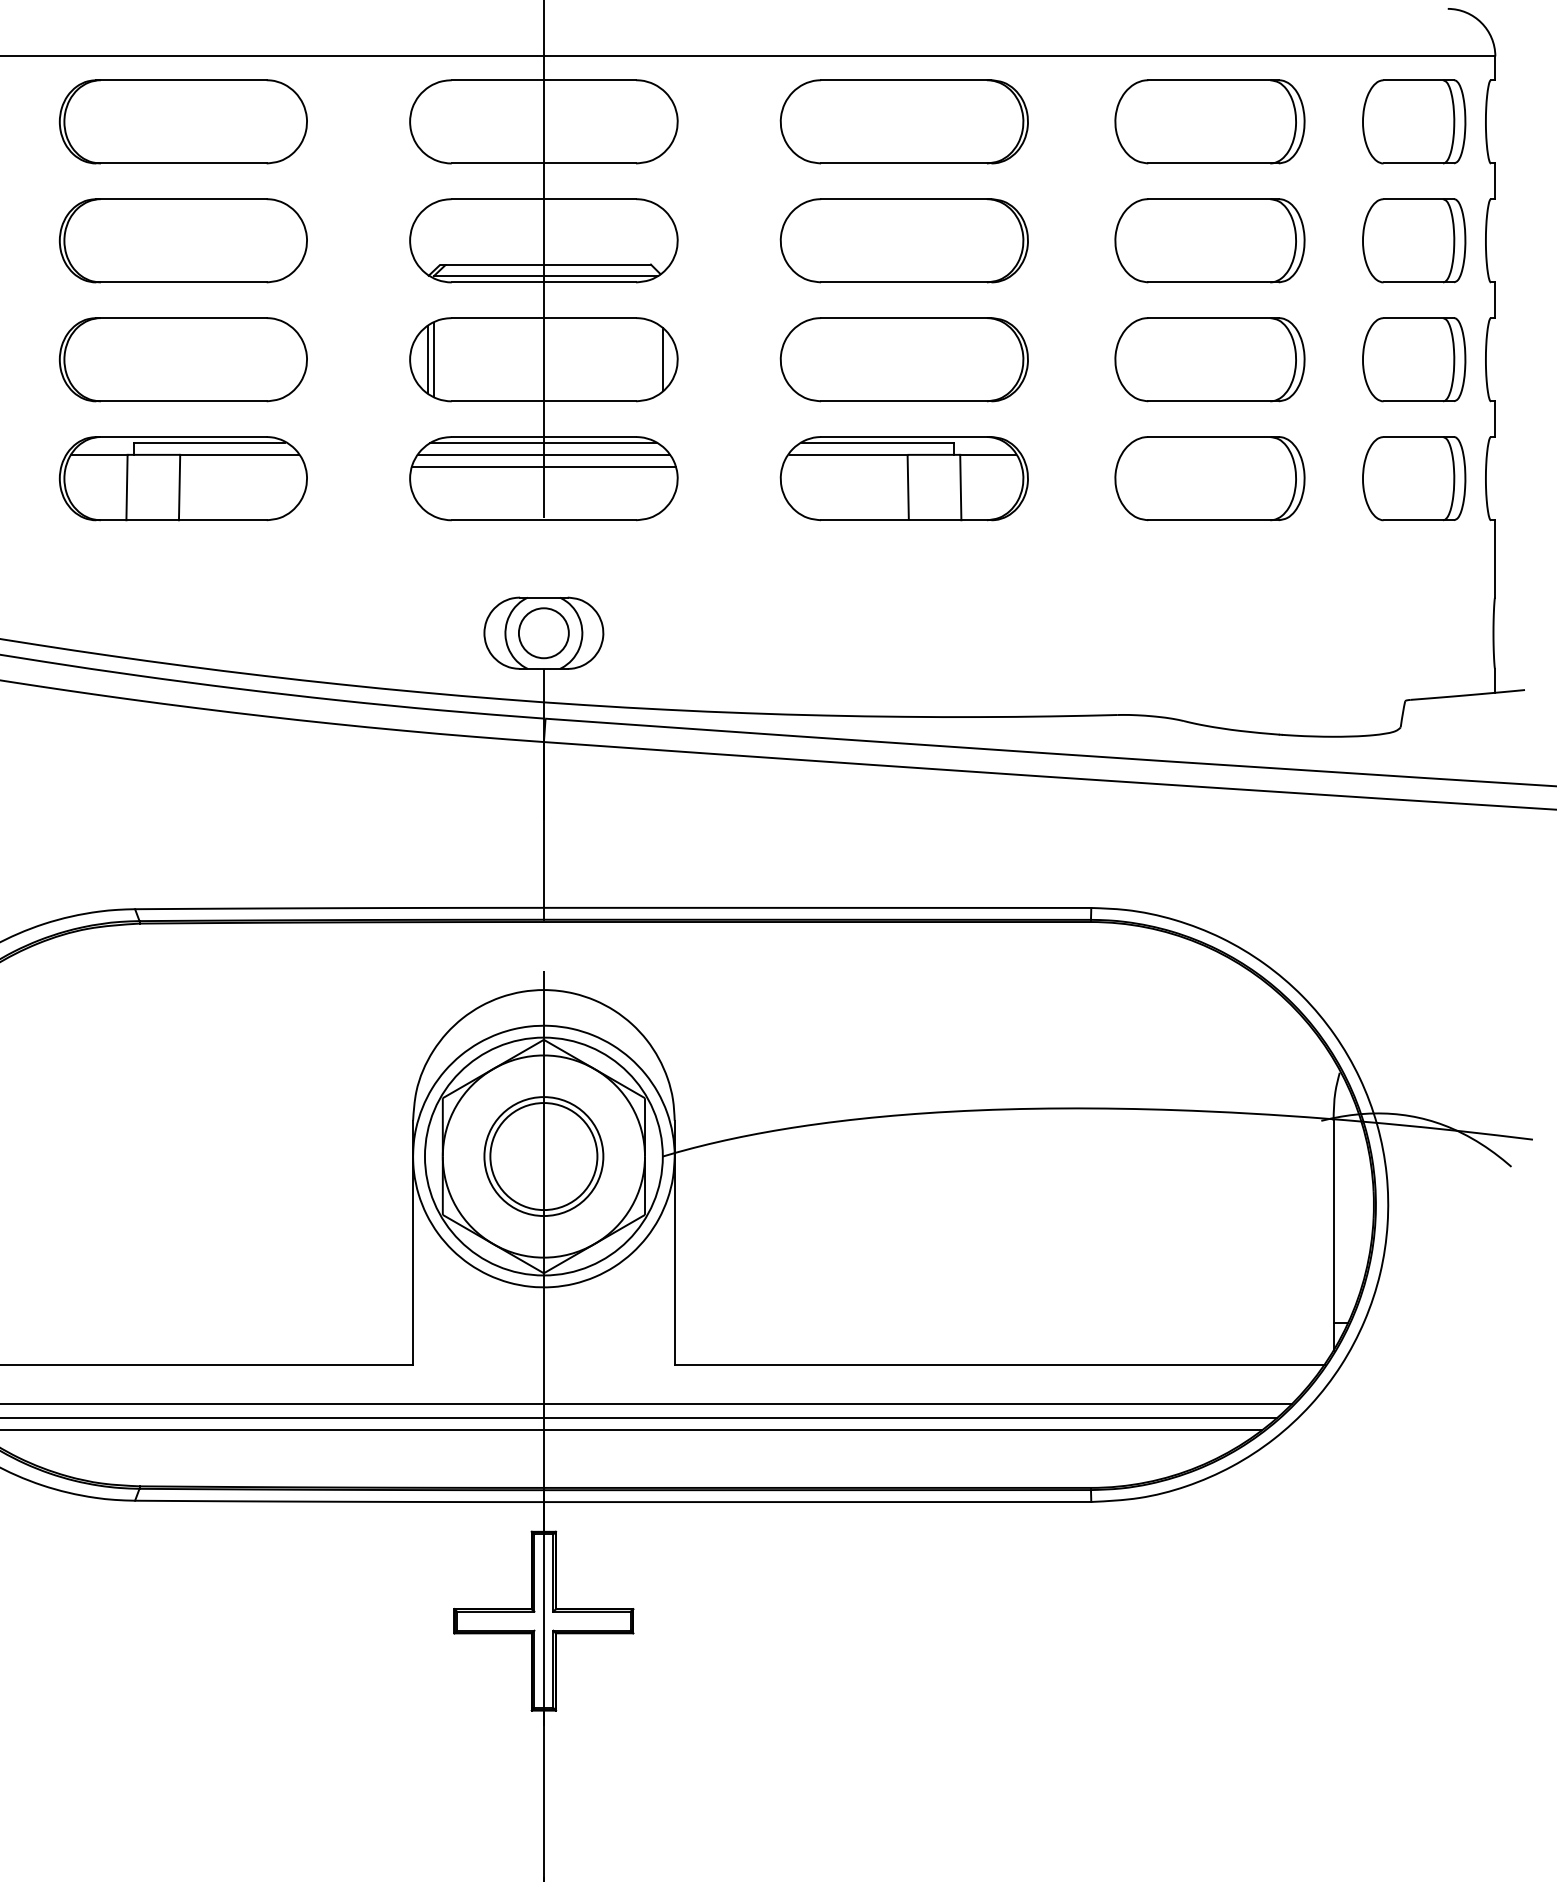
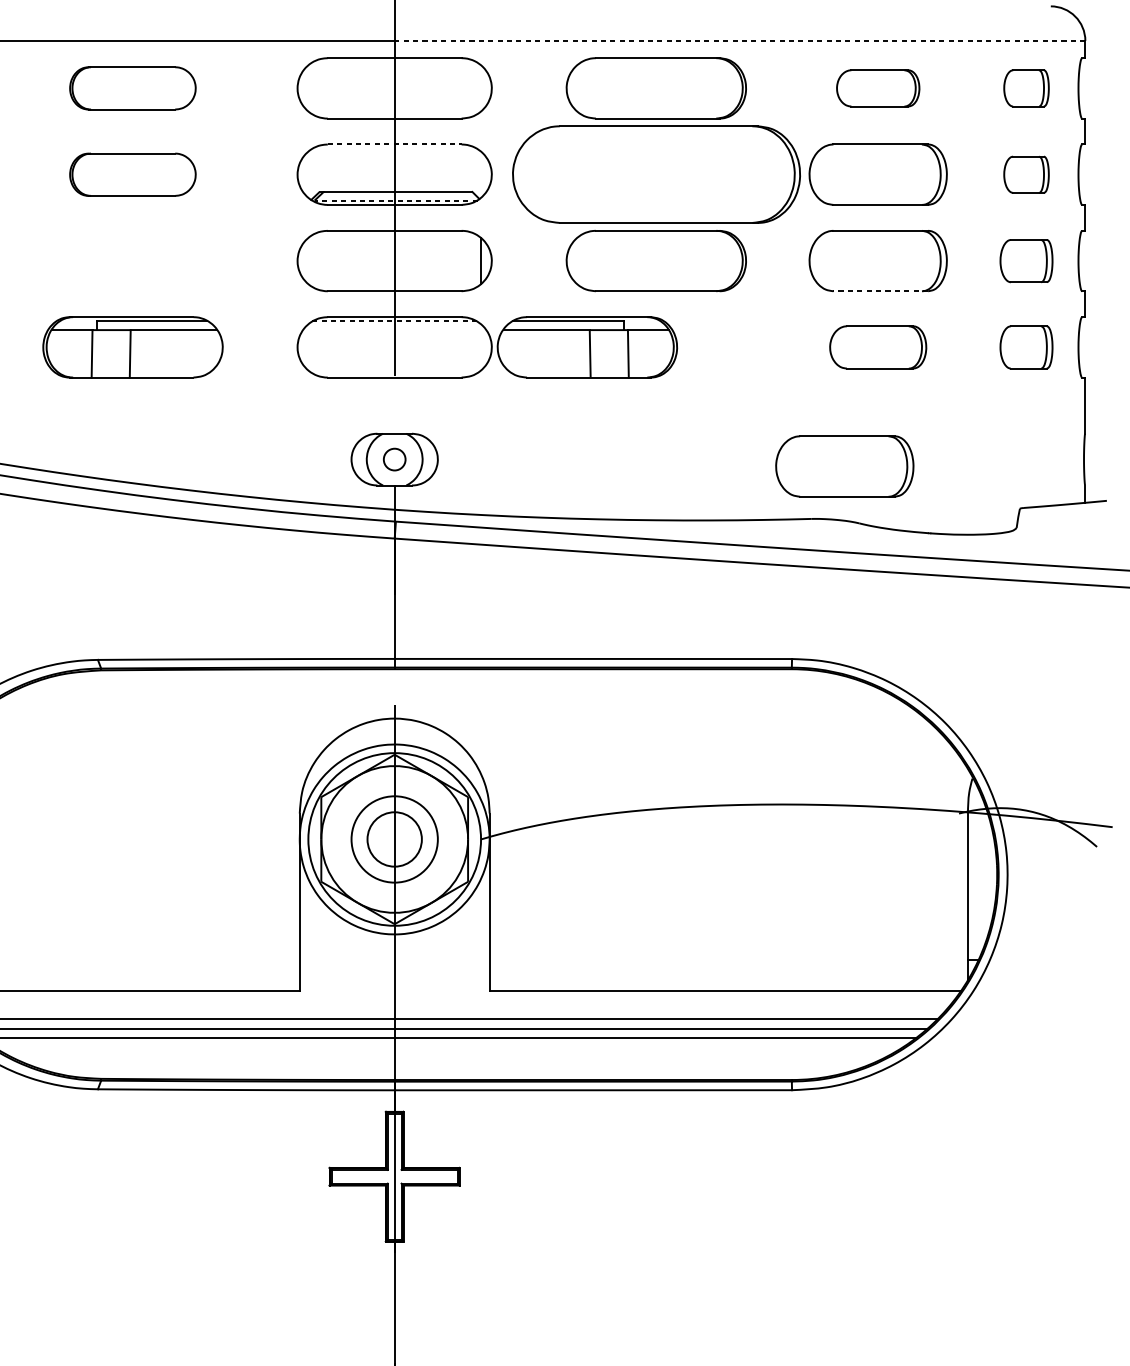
line: (1019, 56) -> (739, 40), solid -> dashed
part: (182, 121) -> (132, 88), size x0.7
part: (1209, 121) -> (877, 88), size x0.6
part: (1414, 121) -> (1026, 88), size x0.6
line: (544, 199) -> (395, 144), solid -> dashed
part: (182, 240) -> (132, 174), size x0.7
part: (903, 240) -> (655, 174), size x1.6
part: (1414, 240) -> (1026, 174), size x0.6
line: (545, 276) -> (395, 200), solid -> dashed
part: (182, 359) -> (132, 260), removed
line: (428, 359) -> (310, 260), removed
line: (433, 359) -> (314, 260), removed
part: (1414, 359) -> (1026, 260), size x0.7
line: (1213, 401) -> (880, 291), solid -> dashed
line: (543, 442) -> (394, 321), solid -> dashed
line: (543, 454) -> (394, 329), removed
line: (543, 466) -> (394, 338), removed
part: (903, 478) -> (586, 347), moved
part: (1209, 478) -> (877, 347), size x0.7
part: (1414, 478) -> (1026, 347), size x0.7
circle: (543, 633) -> (394, 459), size x0.6
part: (1163, 642) -> (844, 466), added
circle: (543, 1156) -> (394, 839), size x0.7

